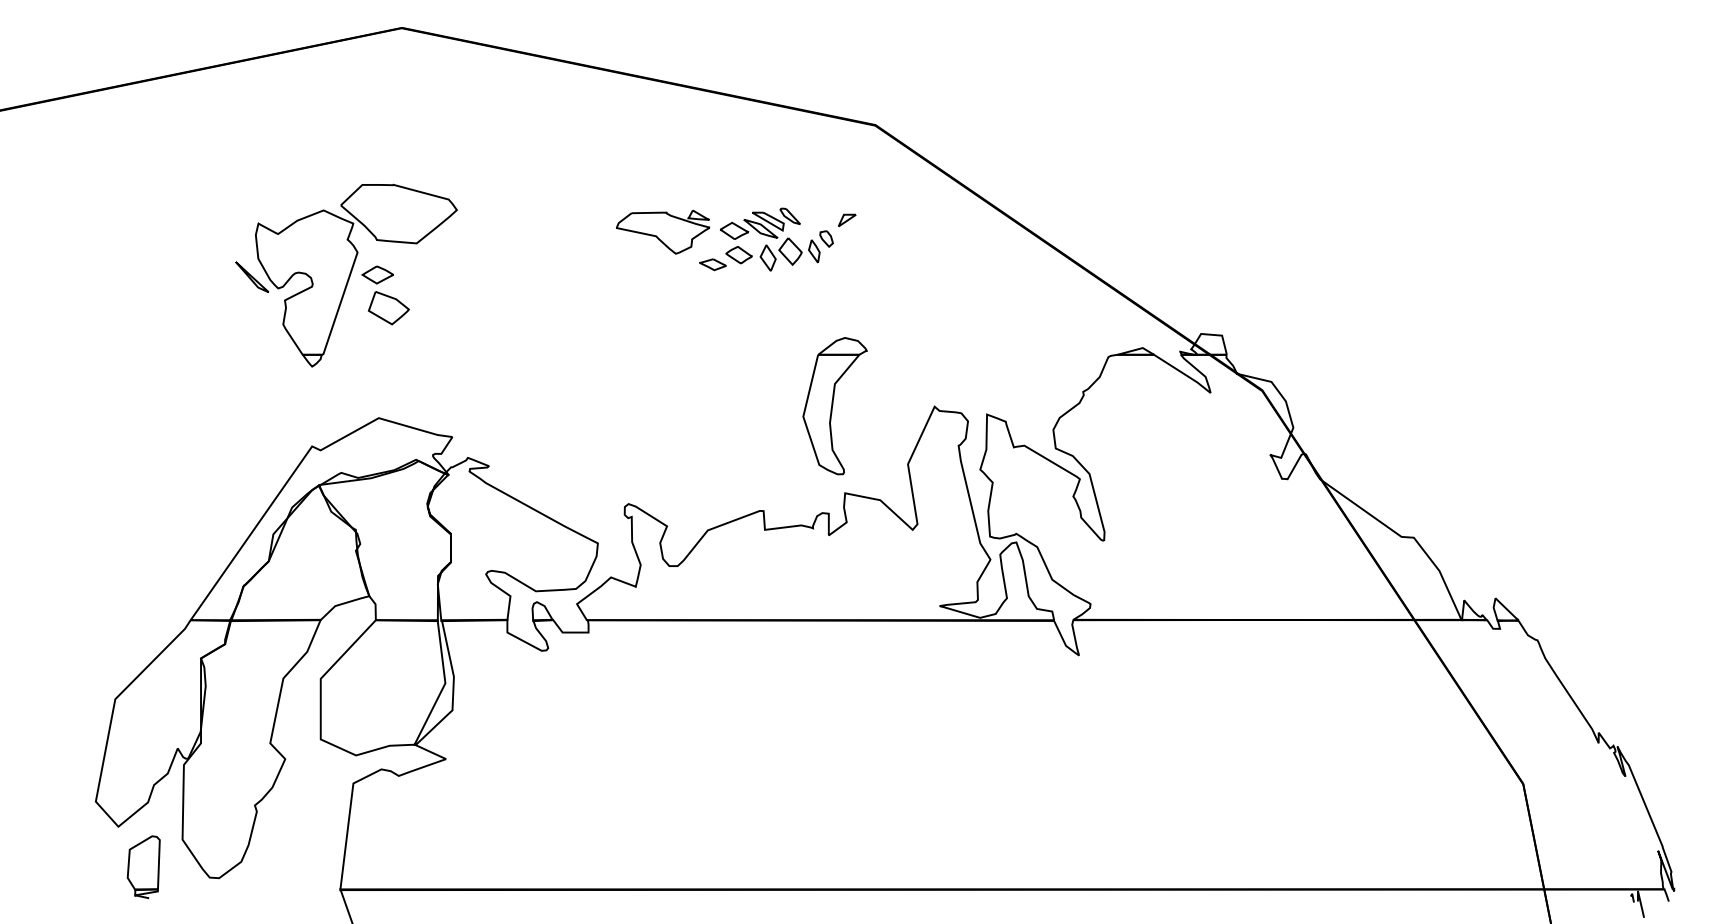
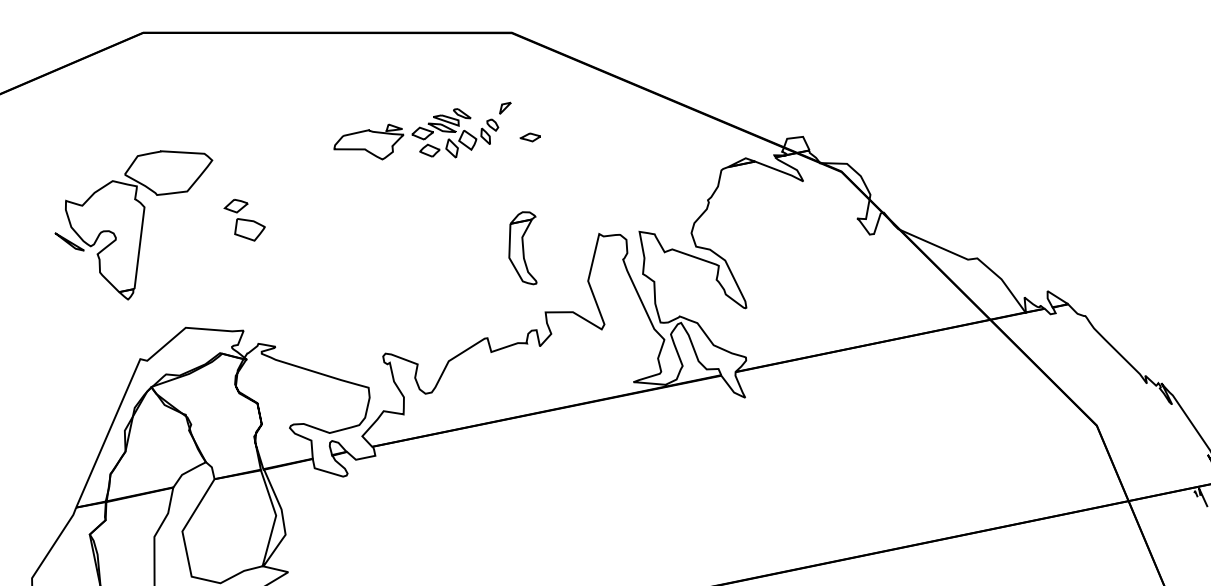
part: (712, 264) -> (530, 137), moved
part: (385, 295) -> (245, 220), moved
part: (834, 406) -> (524, 249), size x0.7

